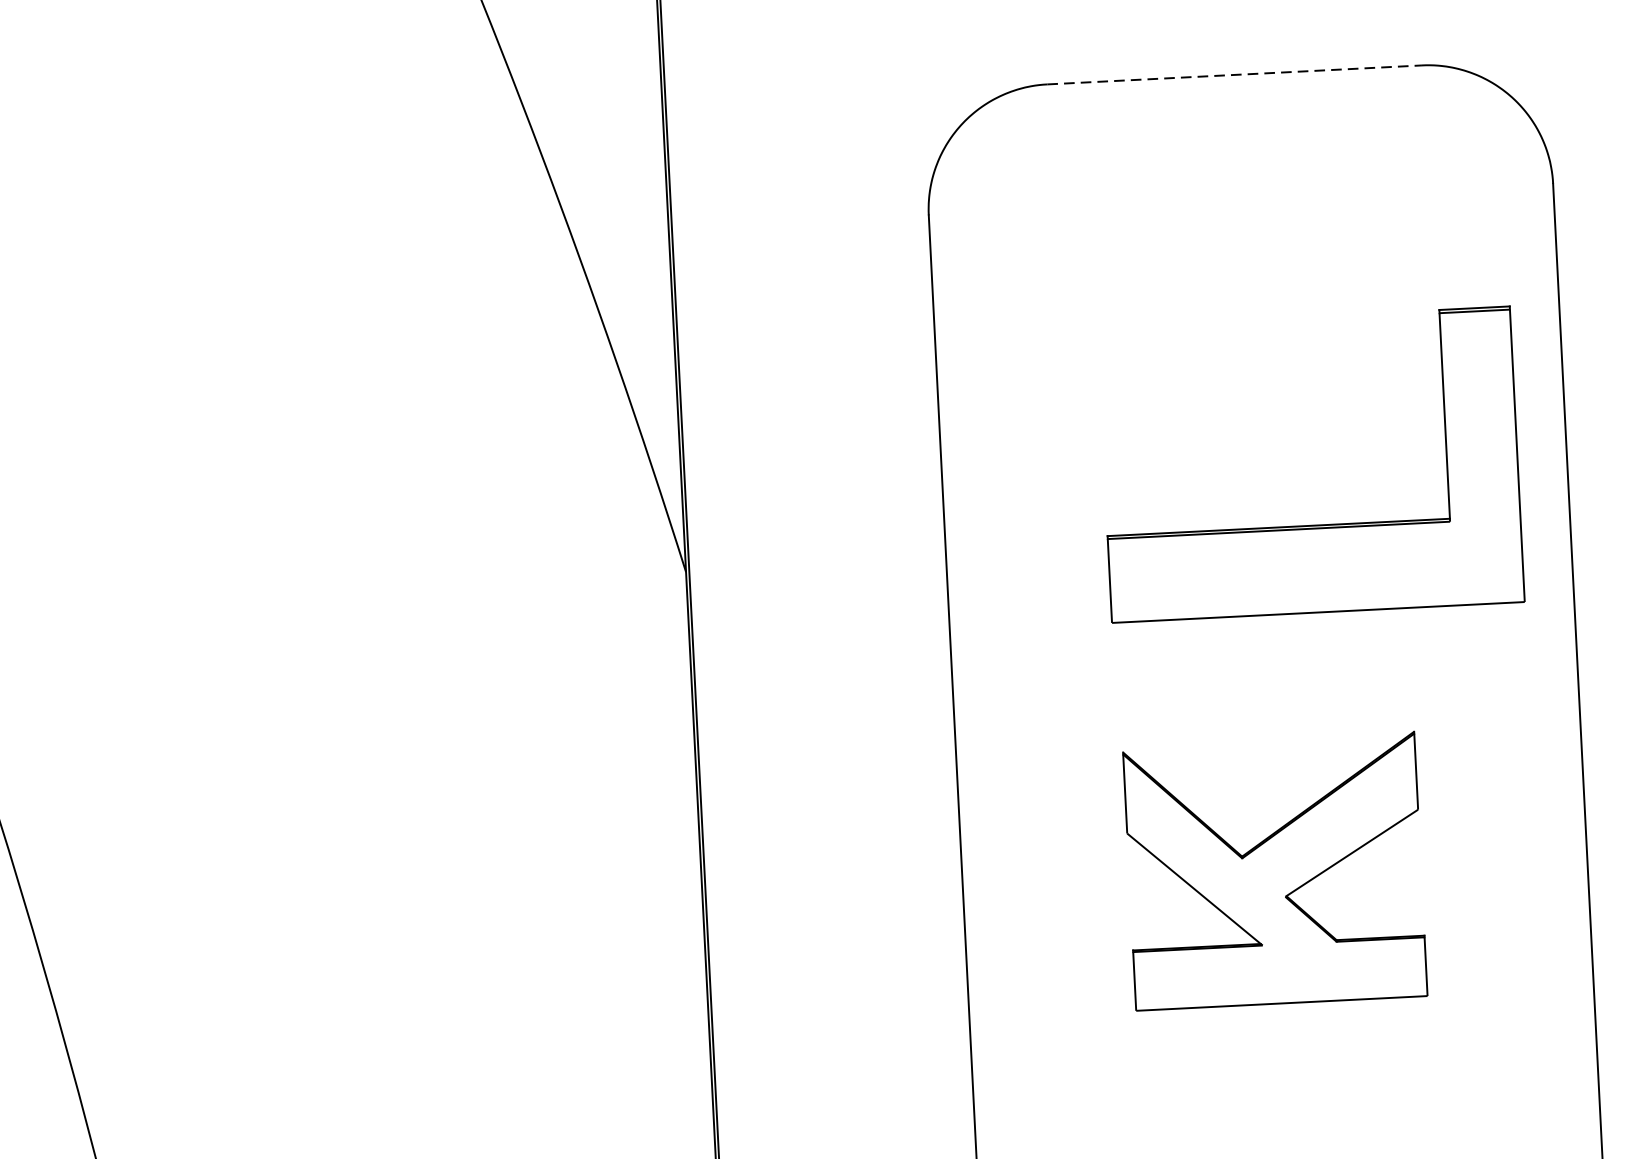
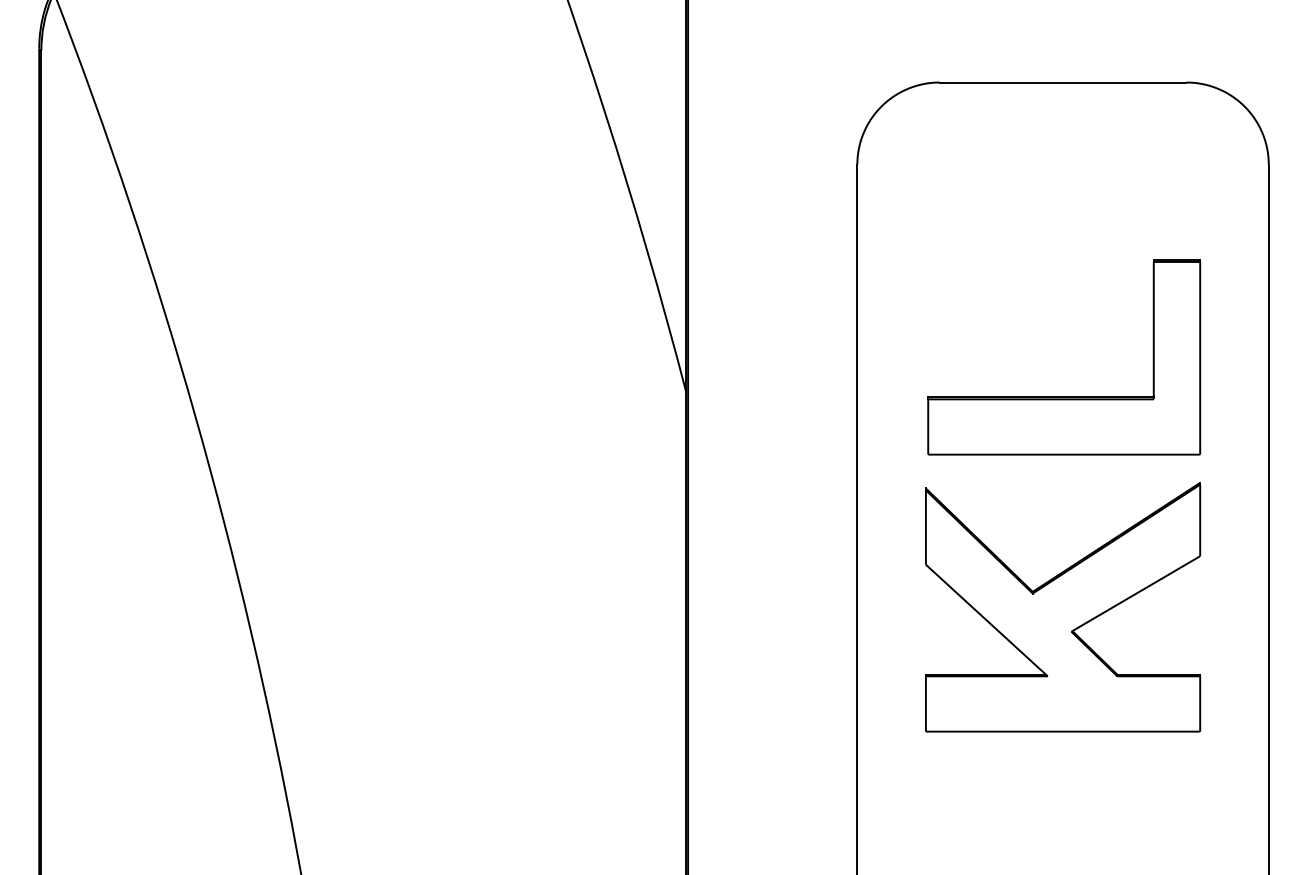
line: (1235, 74) -> (1063, 82), dashed -> solid
part: (1314, 524) -> (1064, 396), moved
part: (1275, 871) -> (1063, 607), size x1.43

